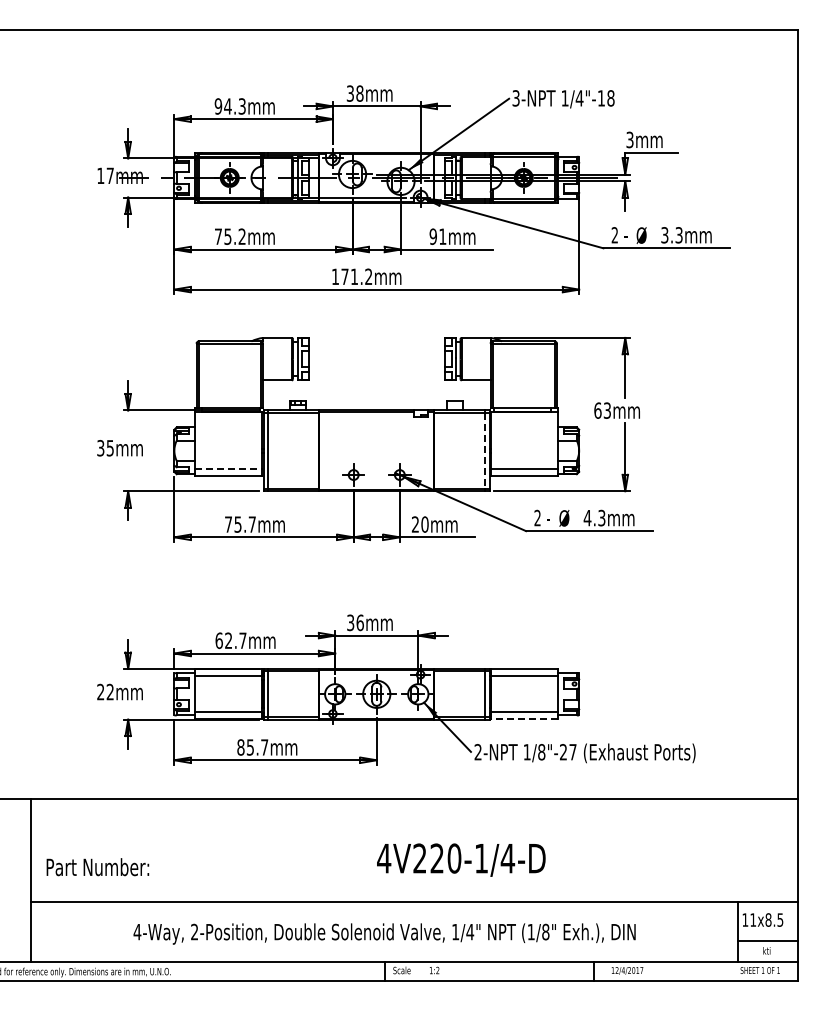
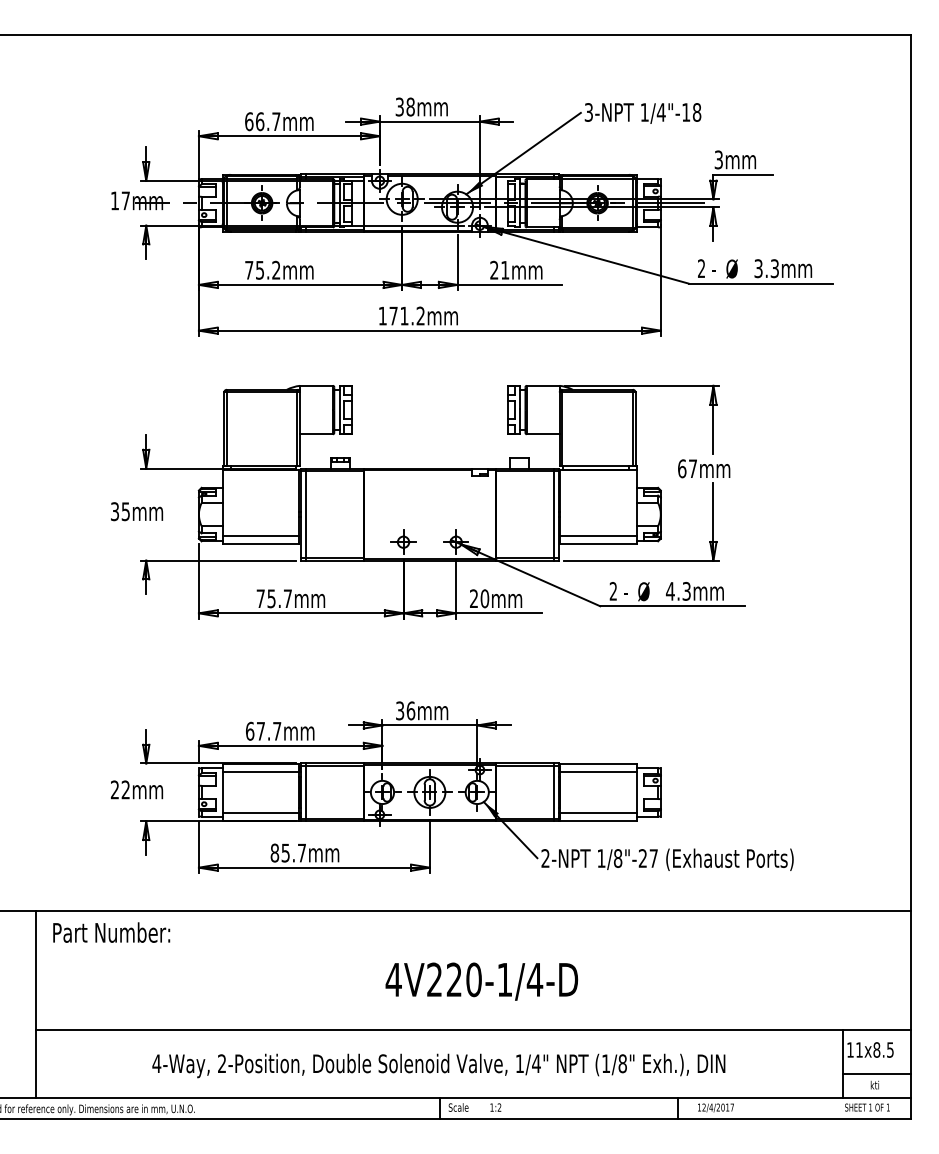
text: (229, 106) -> (261, 121), 94.3mm -> 66.7mm
text: (432, 236) -> (493, 270), 91mm -> 21mm
text: (606, 410) -> (691, 468), 63mm -> 67mm
line: (485, 451) -> (553, 515), dashed -> solid
line: (228, 469) -> (260, 535), dashed -> solid
text: (228, 640) -> (260, 731), 62.7mm -> 67.7mm
line: (524, 719) -> (598, 821), dashed -> solid
text: (461, 859) -> (482, 980), moved
text: (97, 867) -> (111, 932), moved

